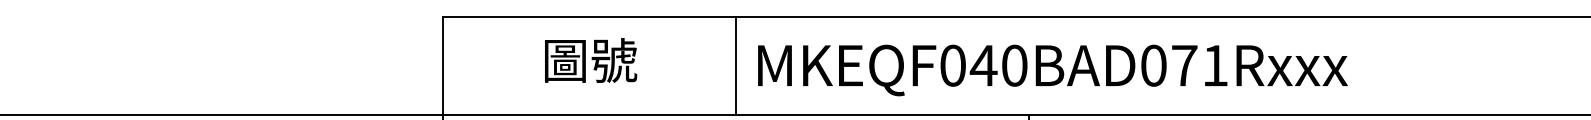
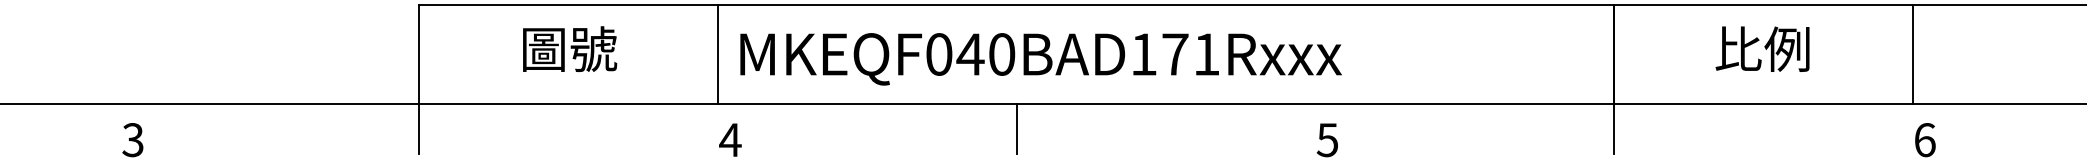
text: (1153, 65) -> (1143, 54), MKEQF040BAD071Rxxx -> MKEQF040BAD171Rxxx

